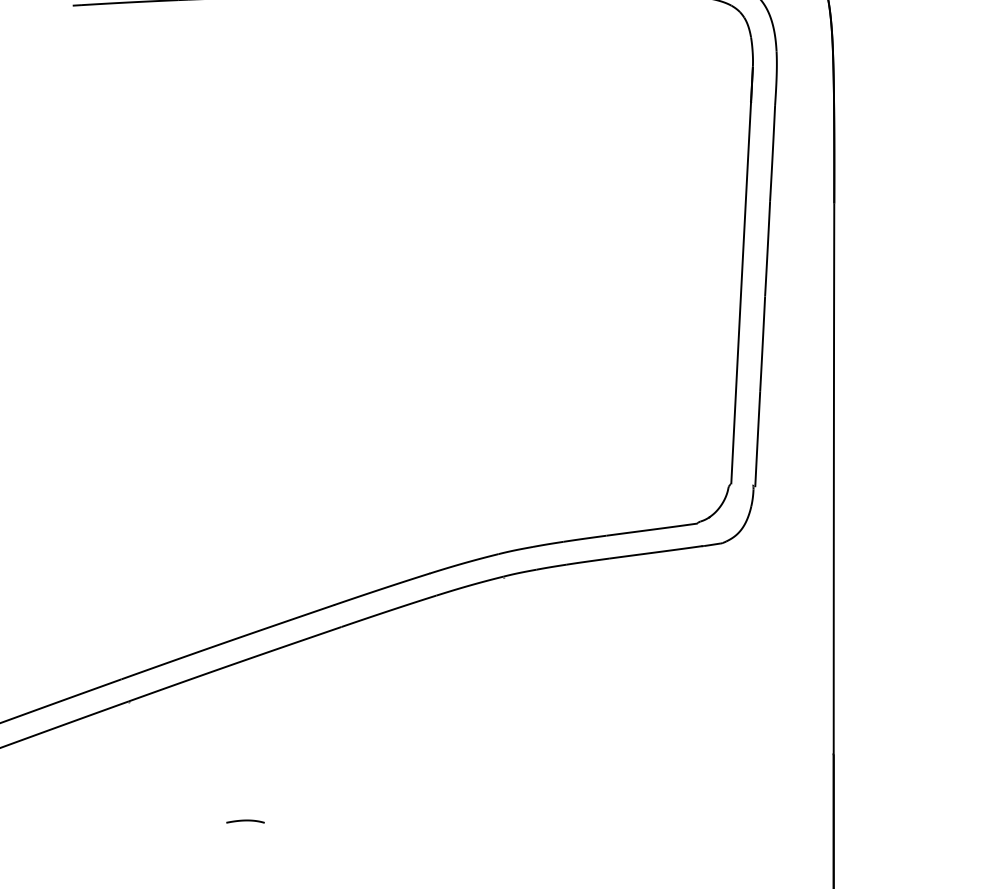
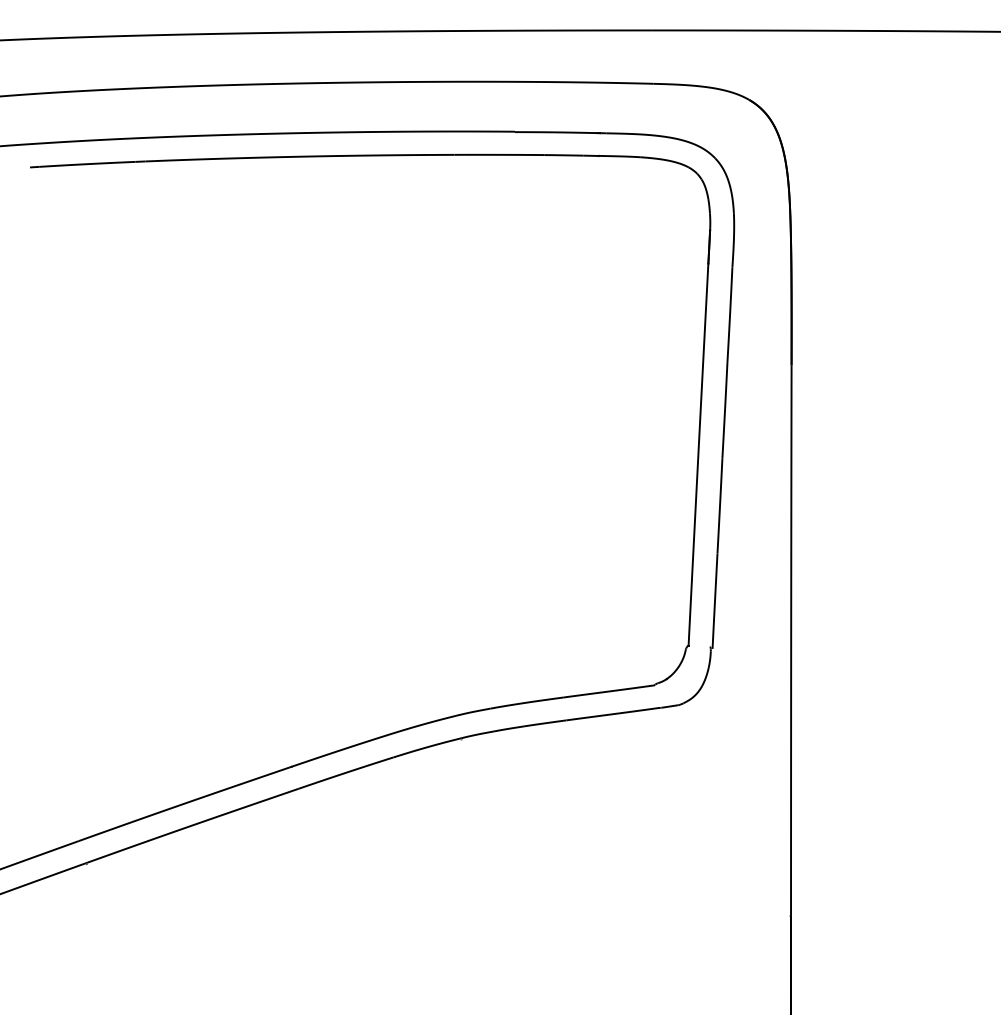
curve: (245, 821) -> (202, 983), removed

